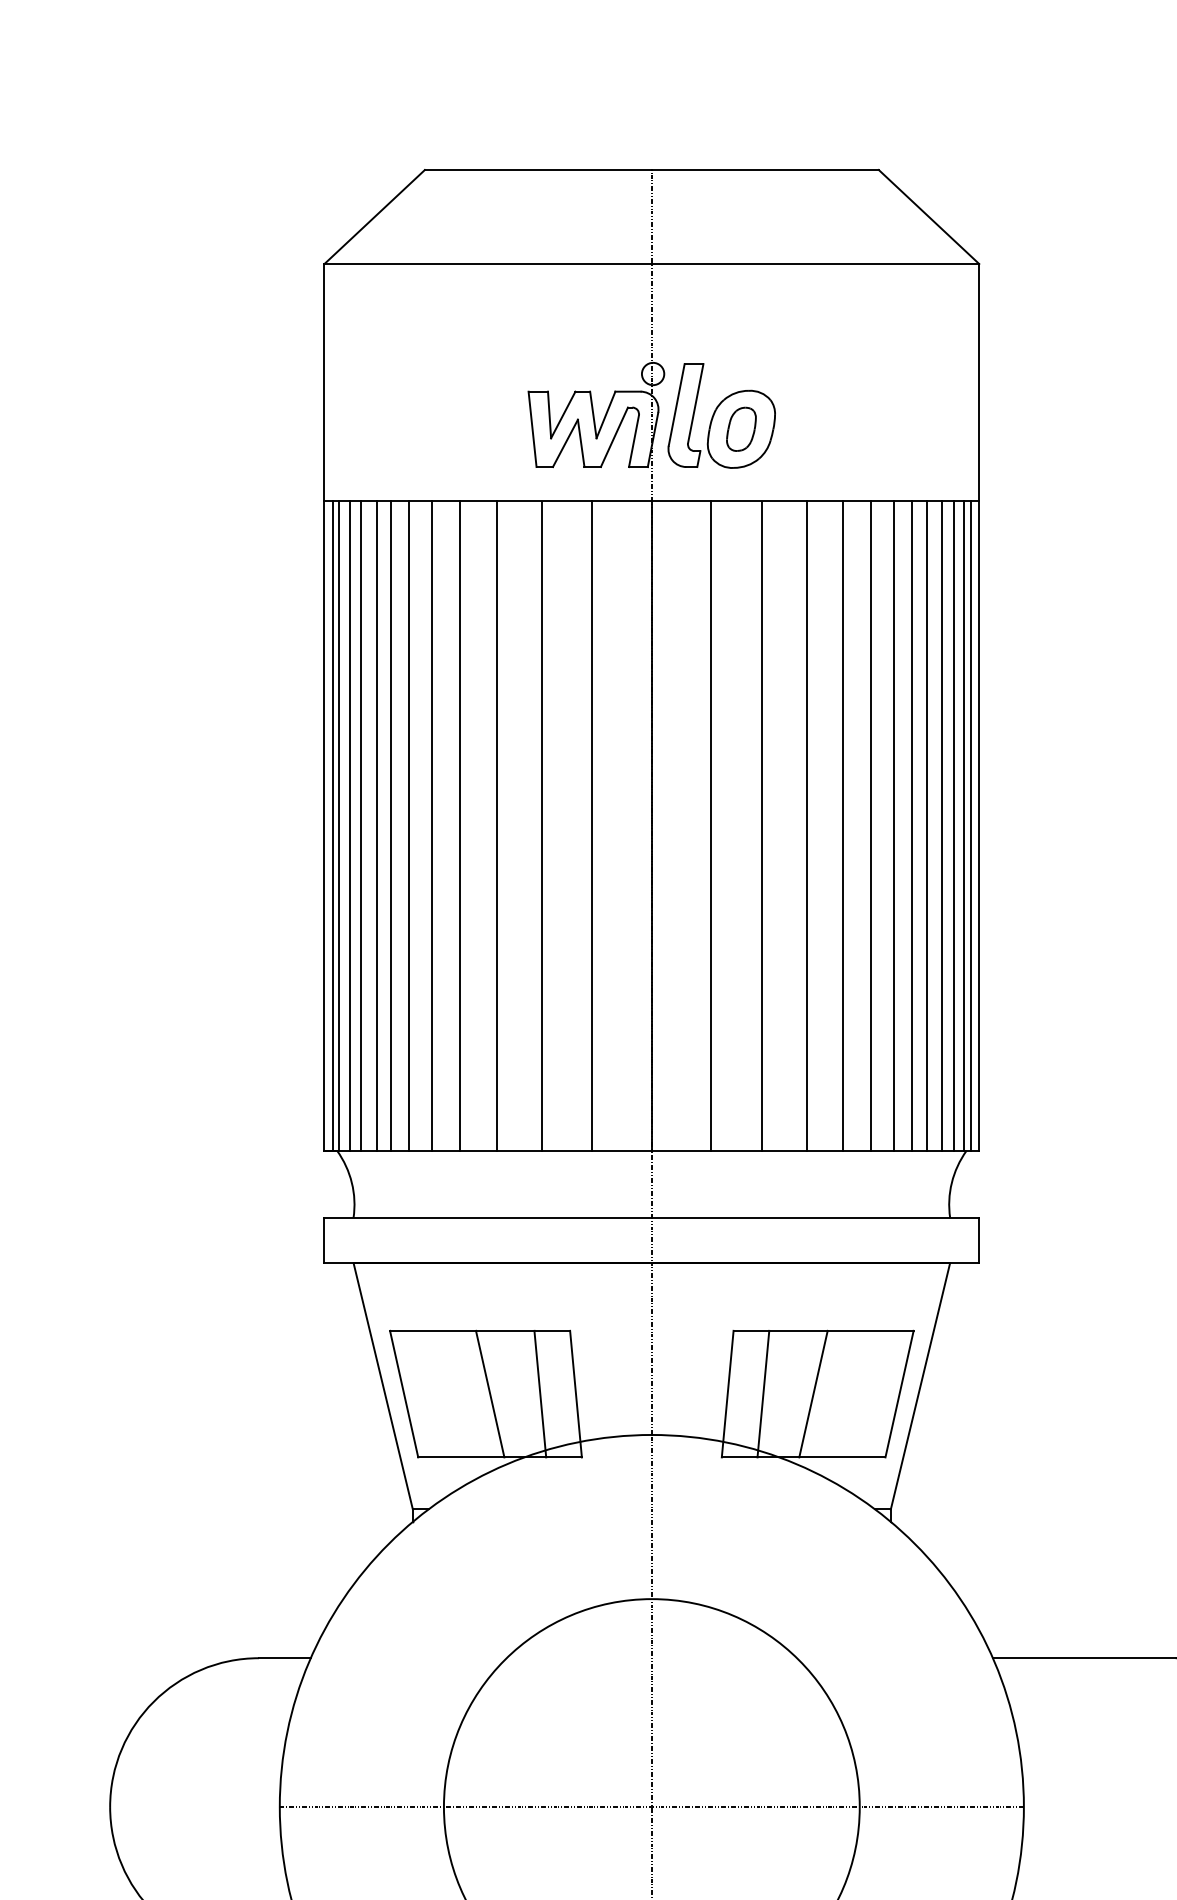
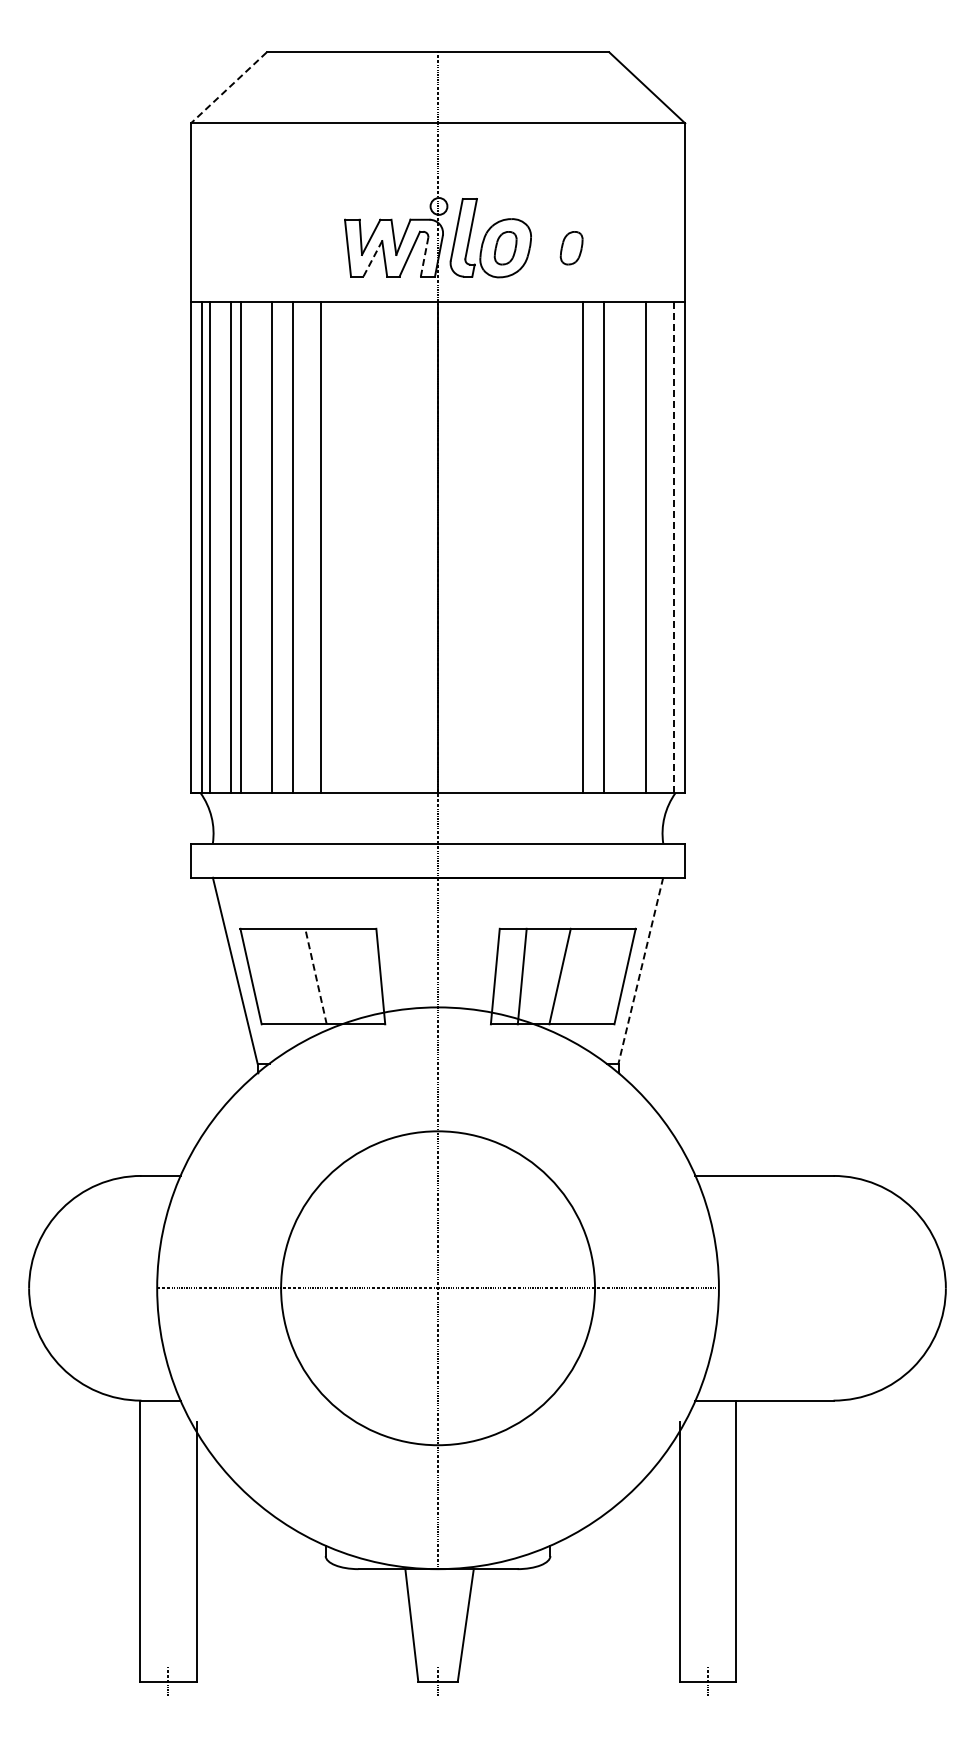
line: (374, 216) -> (228, 87), solid -> dashed
part: (828, 429) -> (571, 248), added
line: (633, 441) -> (424, 257), solid -> dashed
line: (565, 444) -> (372, 259), solid -> dashed
line: (963, 824) -> (673, 546), solid -> dashed
line: (333, 825) -> (197, 547), removed
line: (361, 825) -> (218, 547), removed
line: (410, 825) -> (255, 547), removed
line: (541, 825) -> (354, 547), removed
line: (592, 825) -> (393, 547), removed
line: (710, 825) -> (482, 547), removed
line: (762, 825) -> (521, 547), removed
line: (807, 825) -> (555, 547), removed
line: (894, 825) -> (621, 547), removed
line: (912, 825) -> (634, 547), removed
line: (942, 825) -> (657, 547), removed
line: (953, 825) -> (665, 547), removed
line: (970, 825) -> (678, 547), removed
line: (920, 1386) -> (640, 970), solid -> dashed
line: (490, 1394) -> (316, 976), solid -> dashed
line: (539, 1394) -> (353, 976), removed

